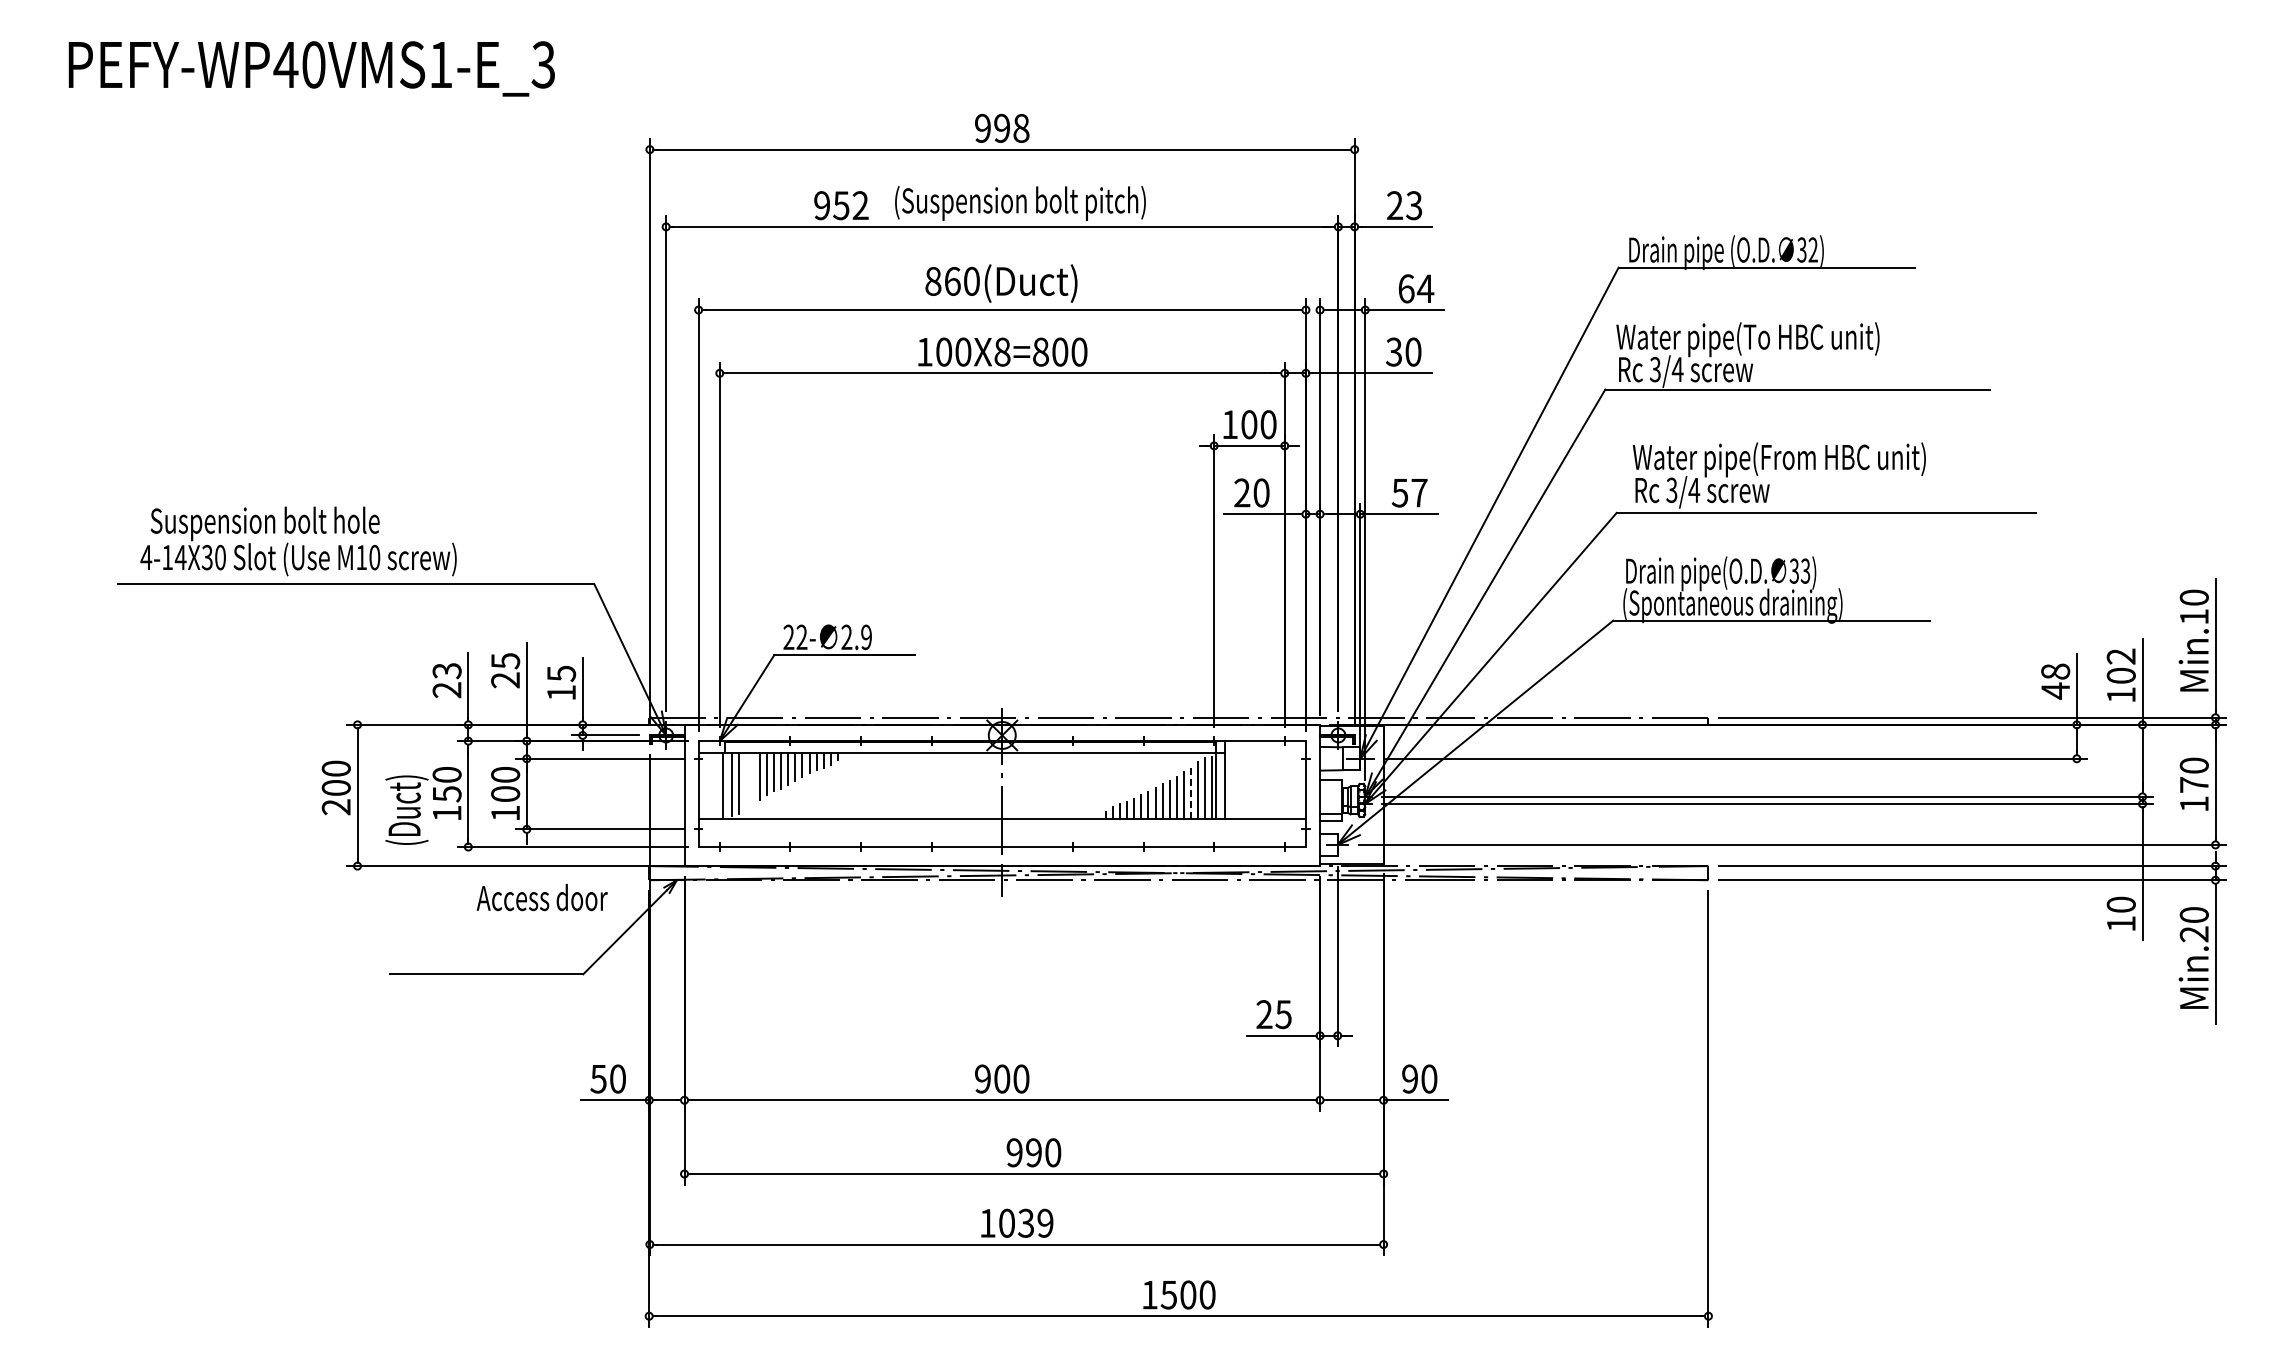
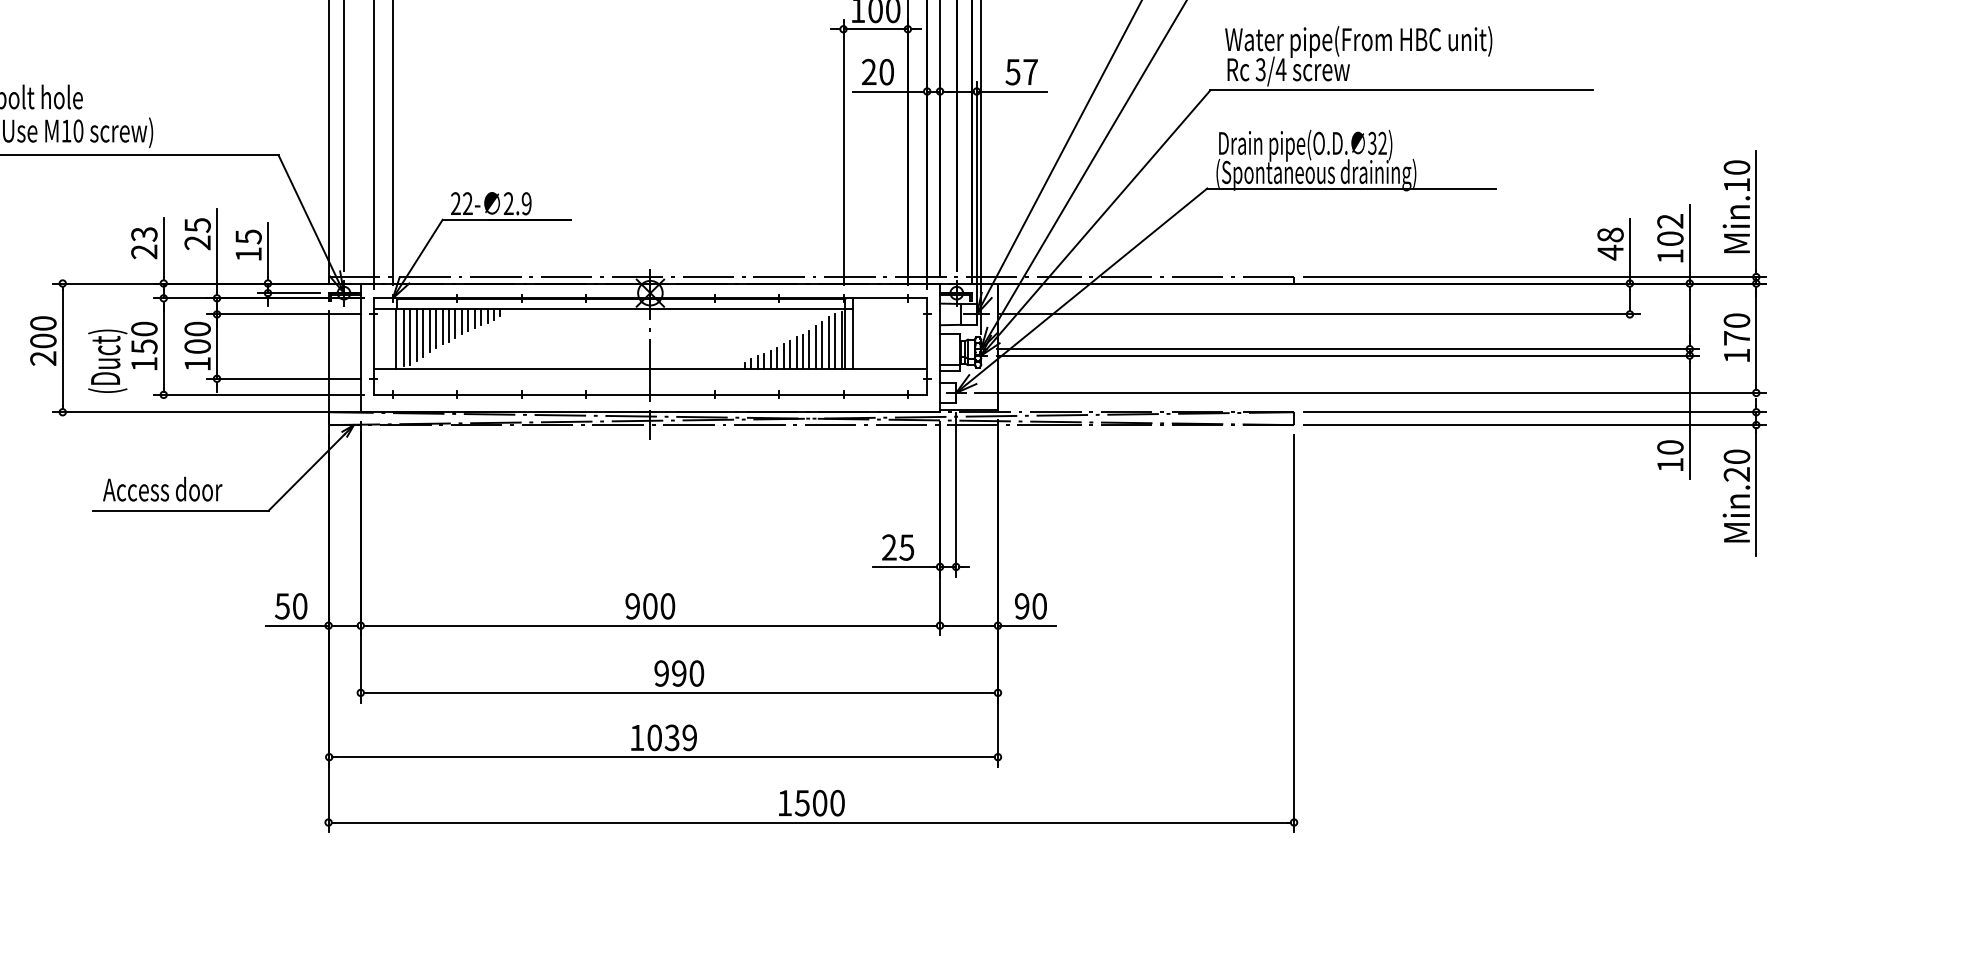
text: (1805, 571) -> (1382, 143), 33) -> 32)
line: (753, 779) -> (423, 333), added
line: (745, 781) -> (416, 335), added
line: (1190, 792) -> (821, 345), dashed -> solid
text: (541, 897) -> (162, 489), moved

